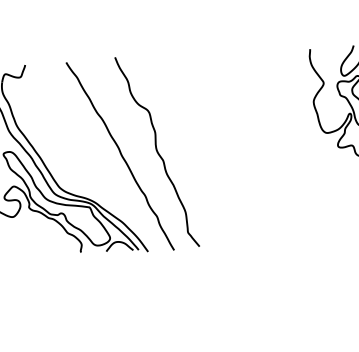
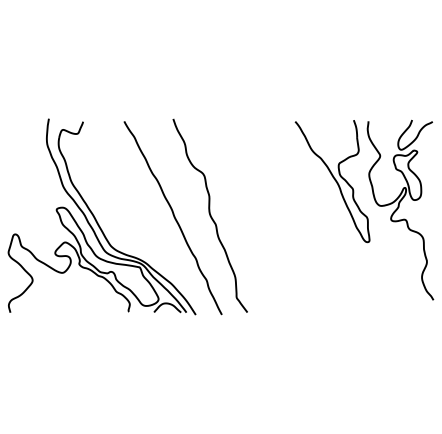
part: (277, 111) -> (332, 181), added

